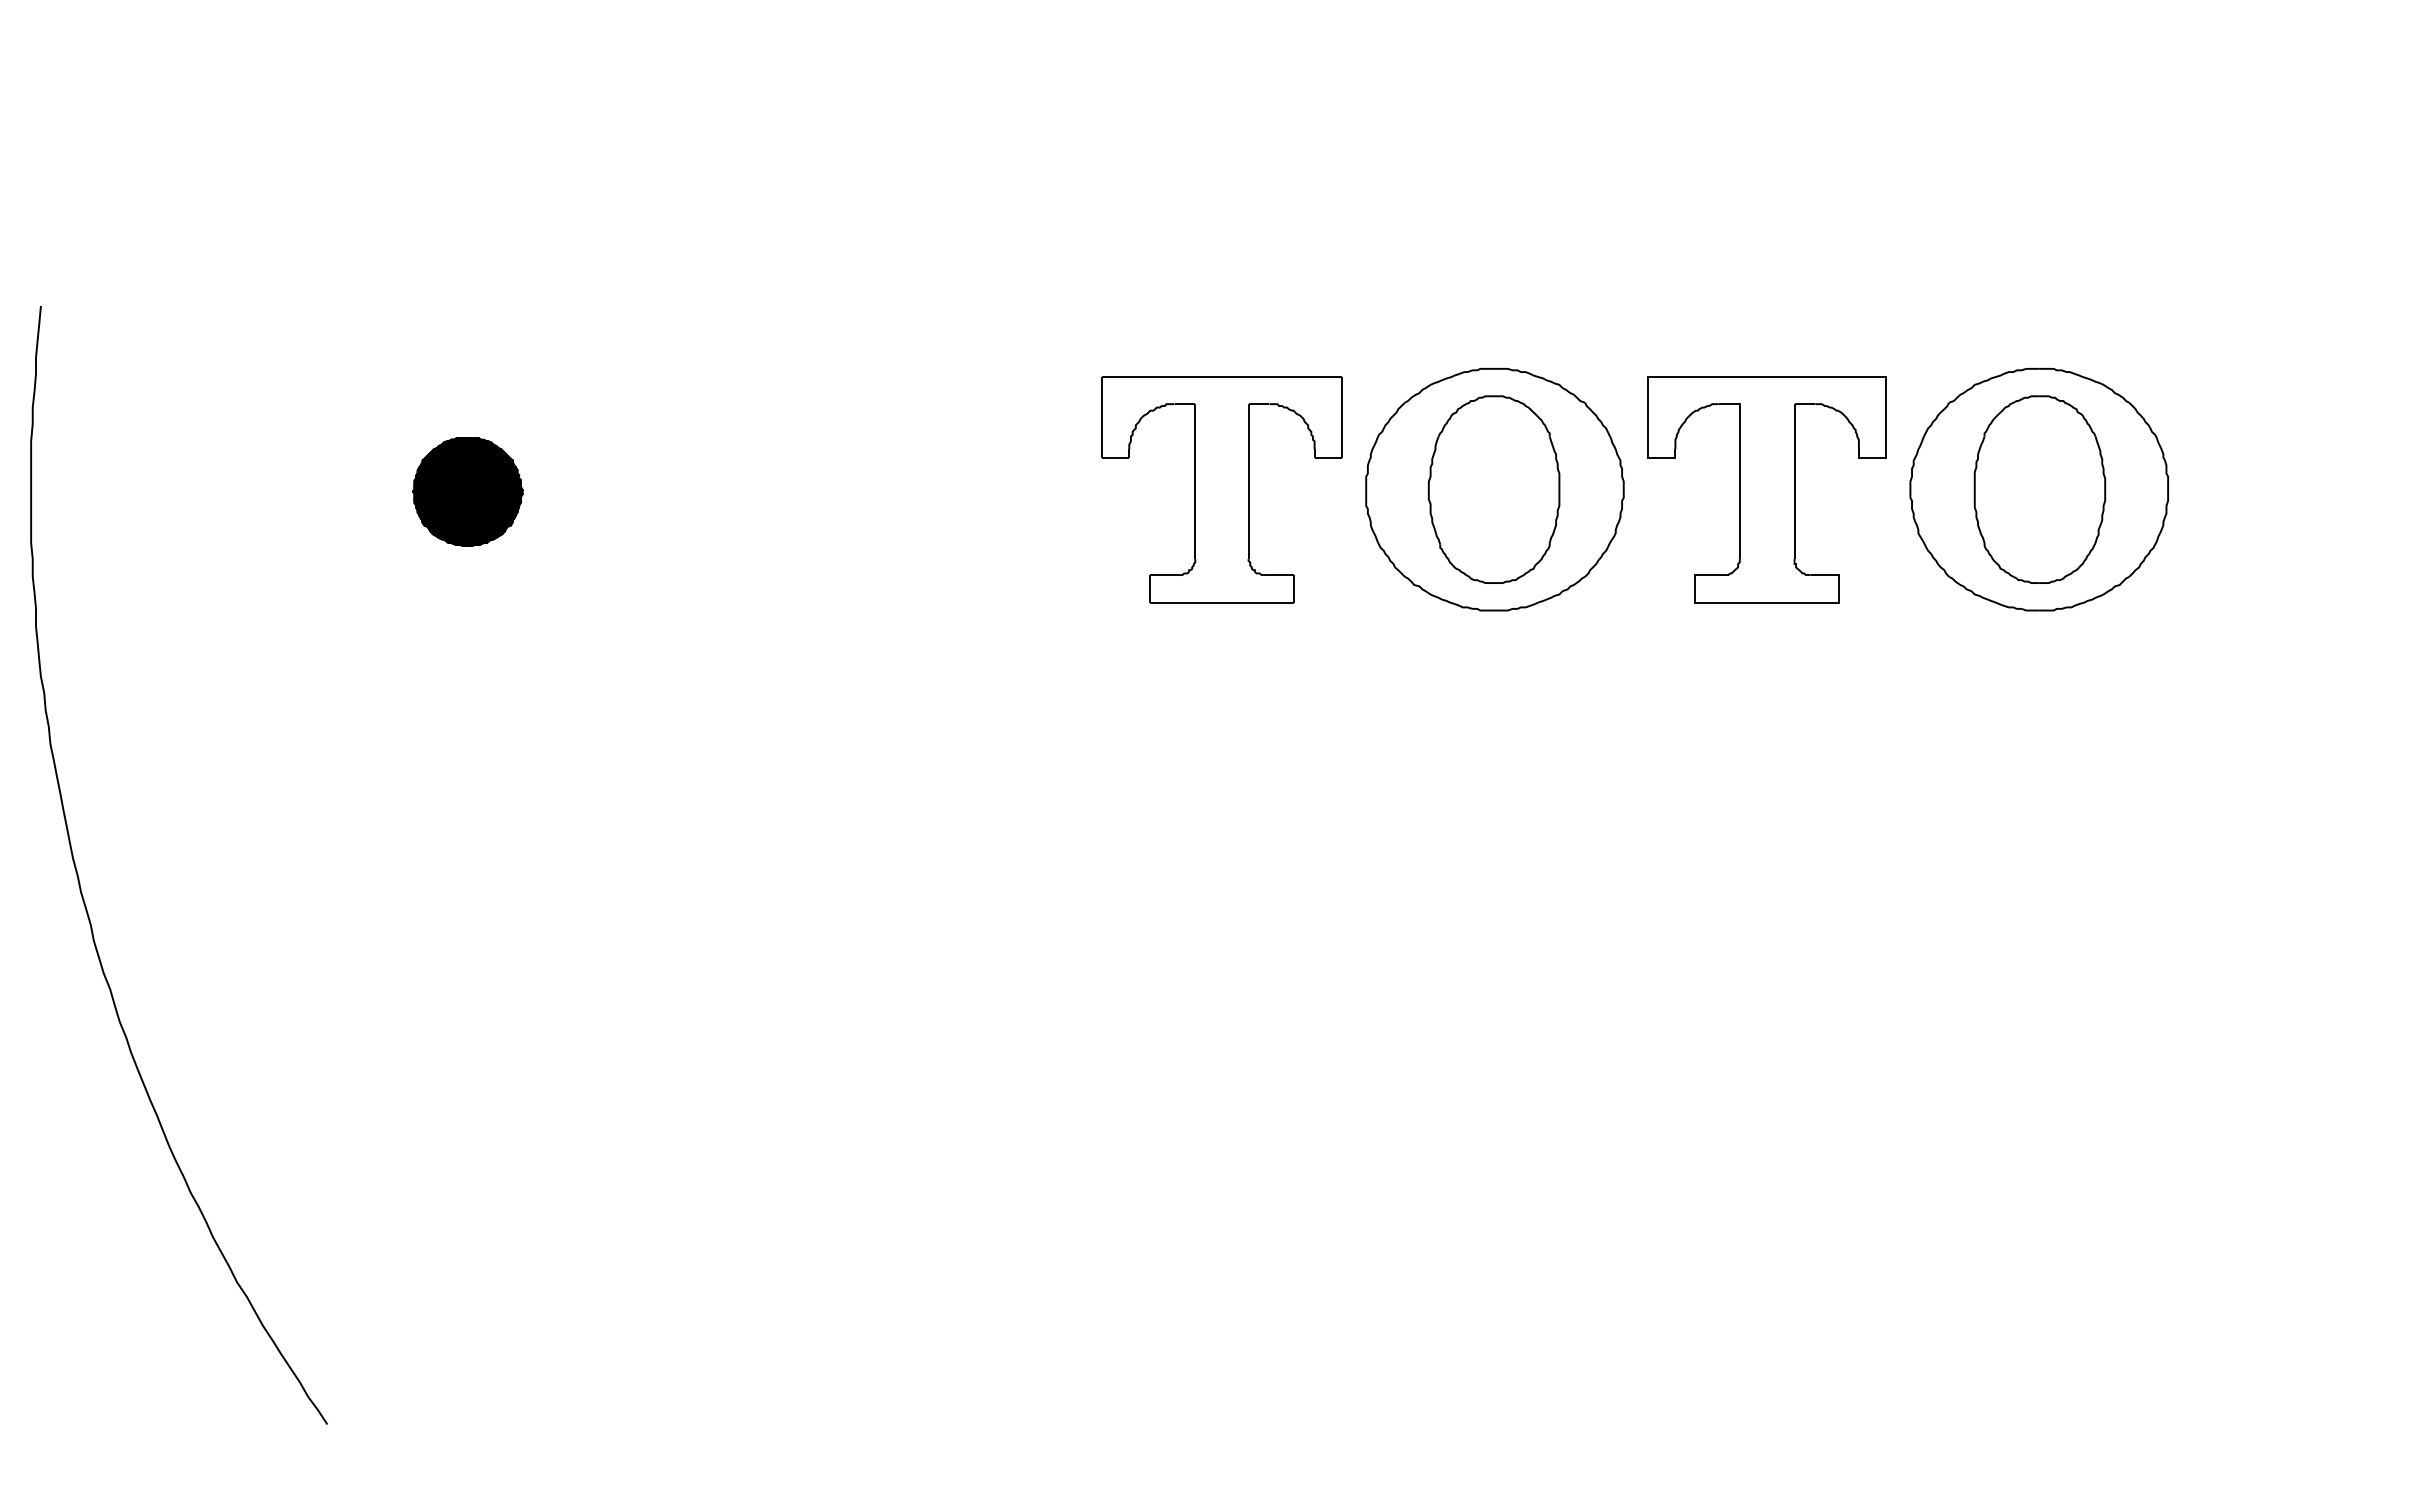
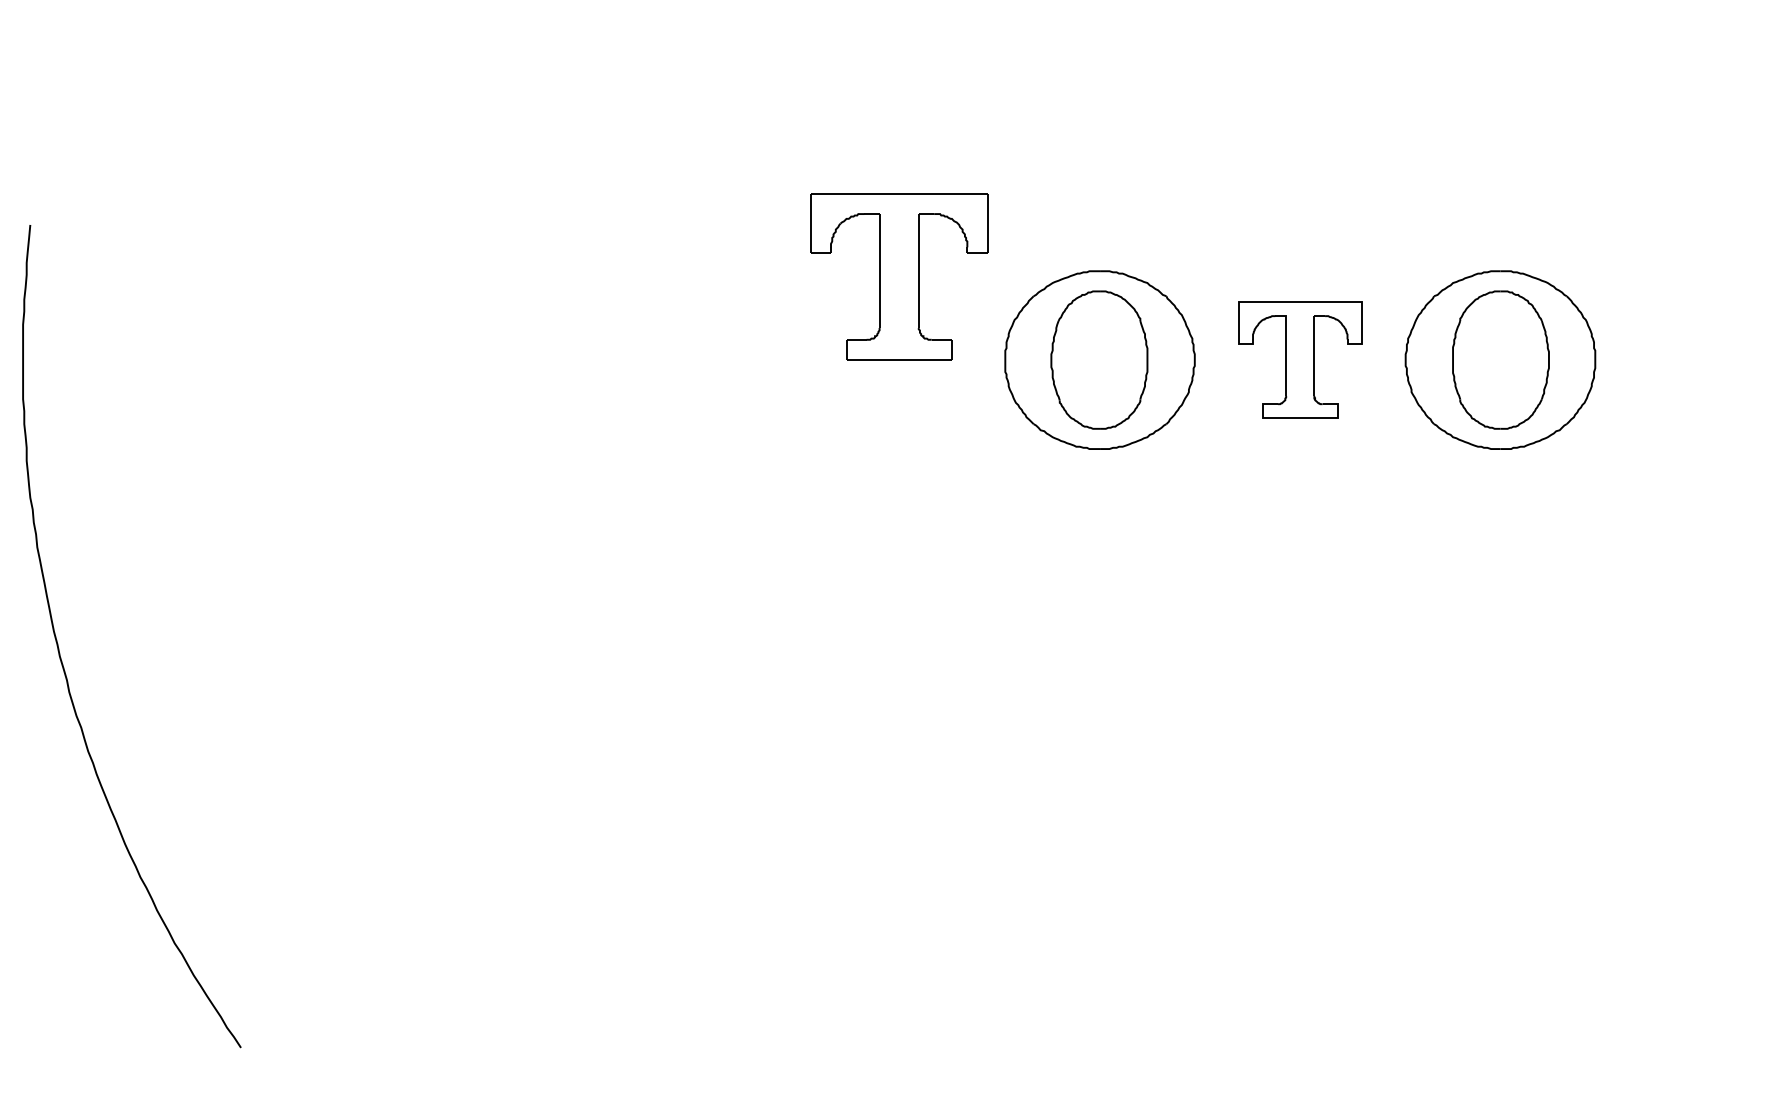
part: (1221, 489) -> (898, 276), moved
part: (1766, 489) -> (1299, 360), size x0.7
part: (467, 491) -> (344, 361), removed

